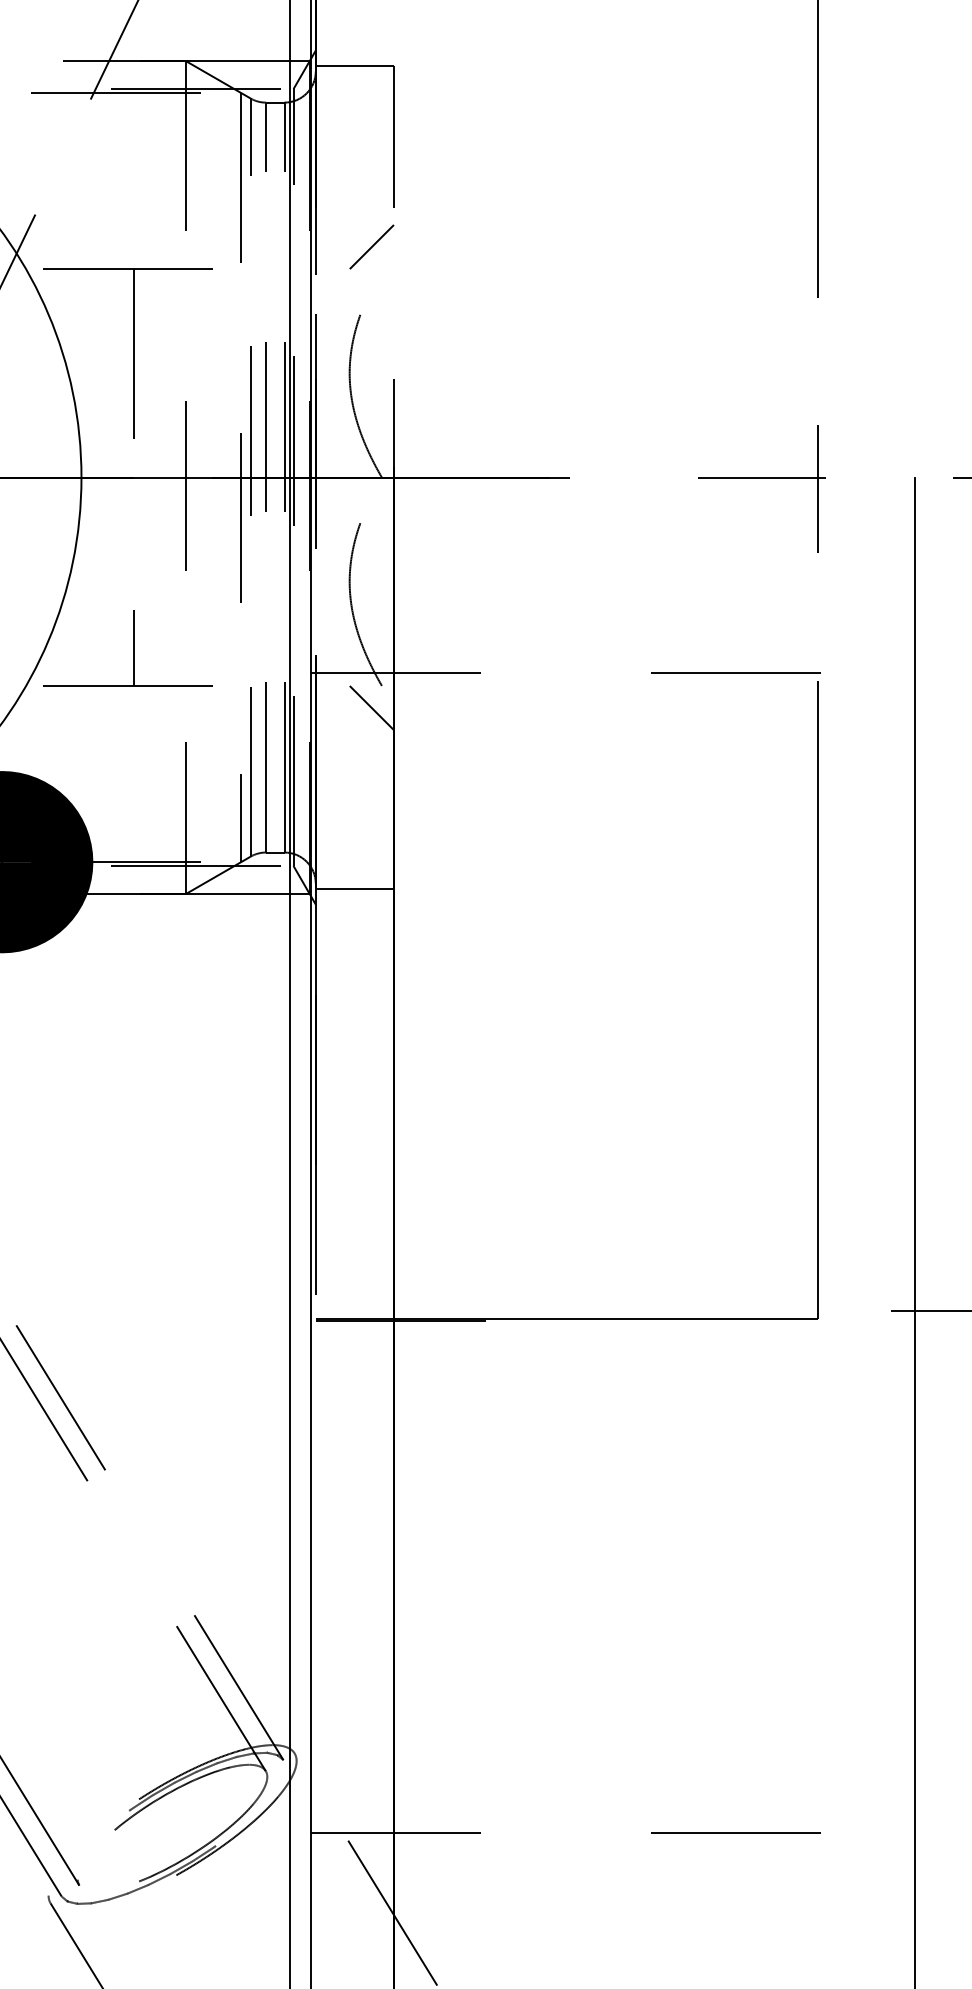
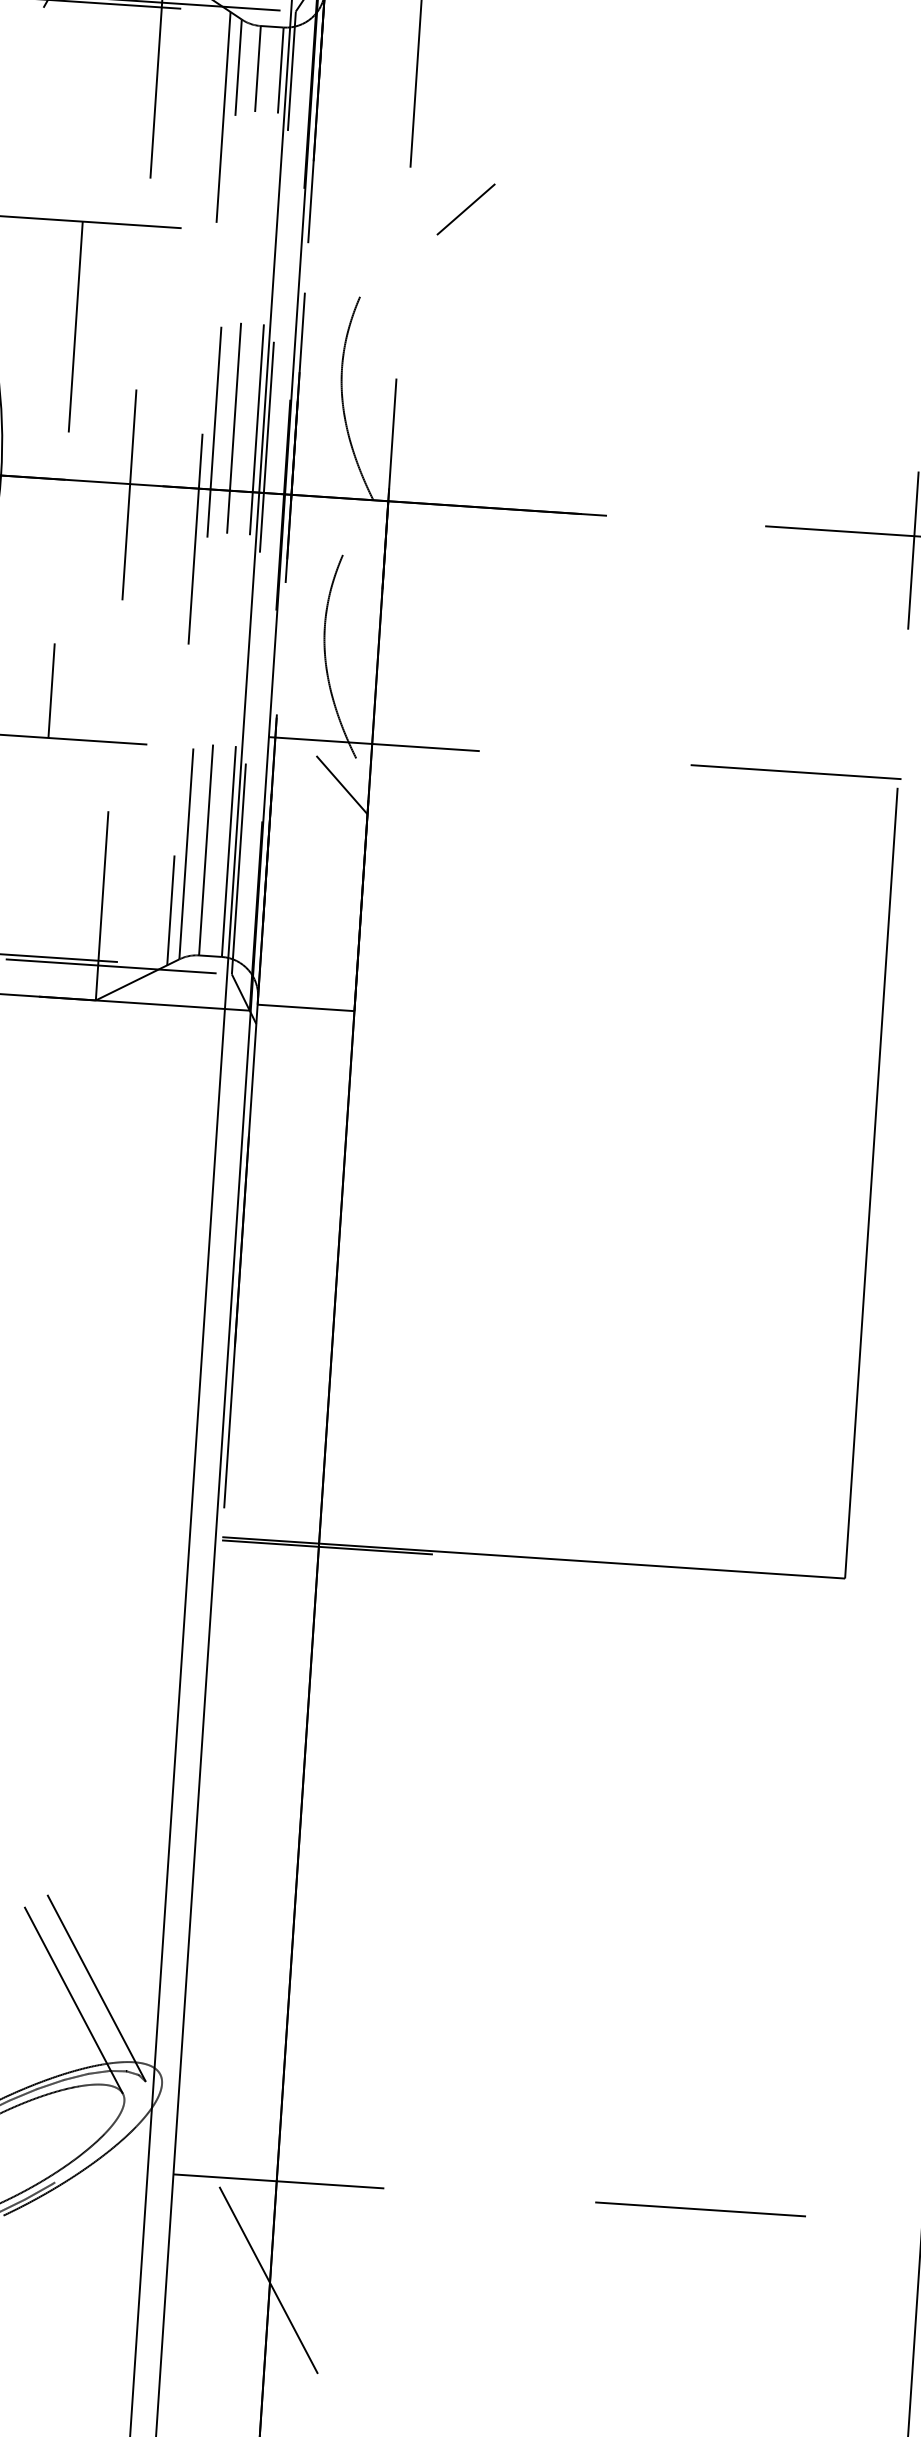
line: (371, 246) -> (465, 208), moved

